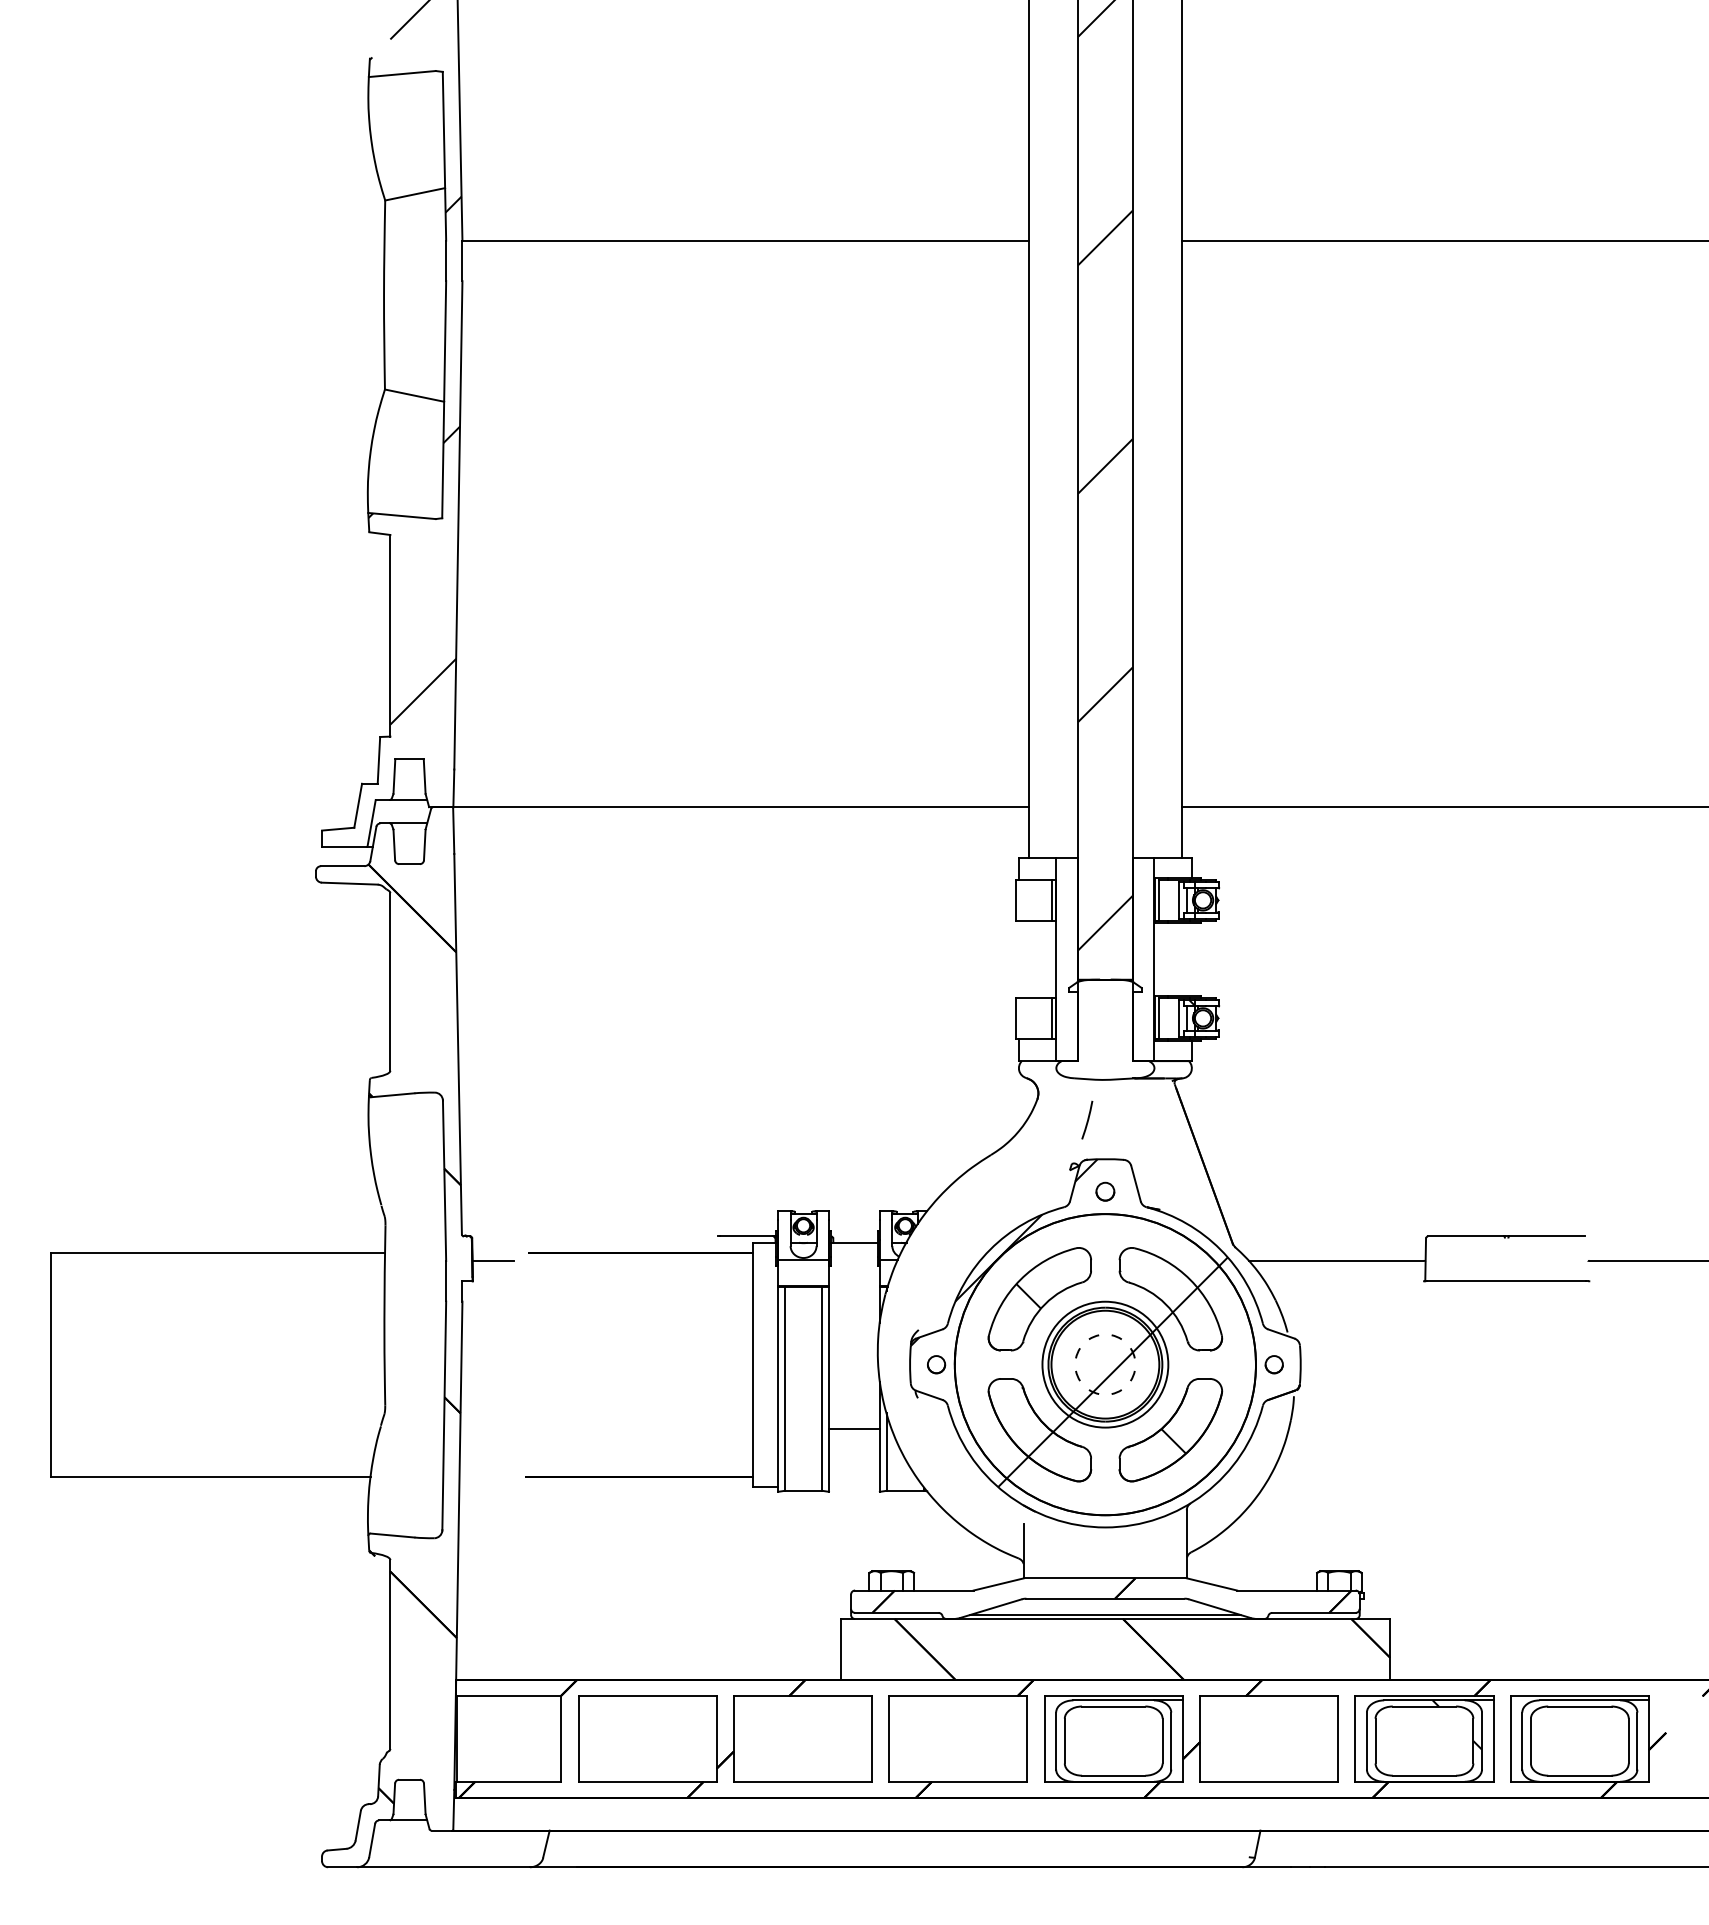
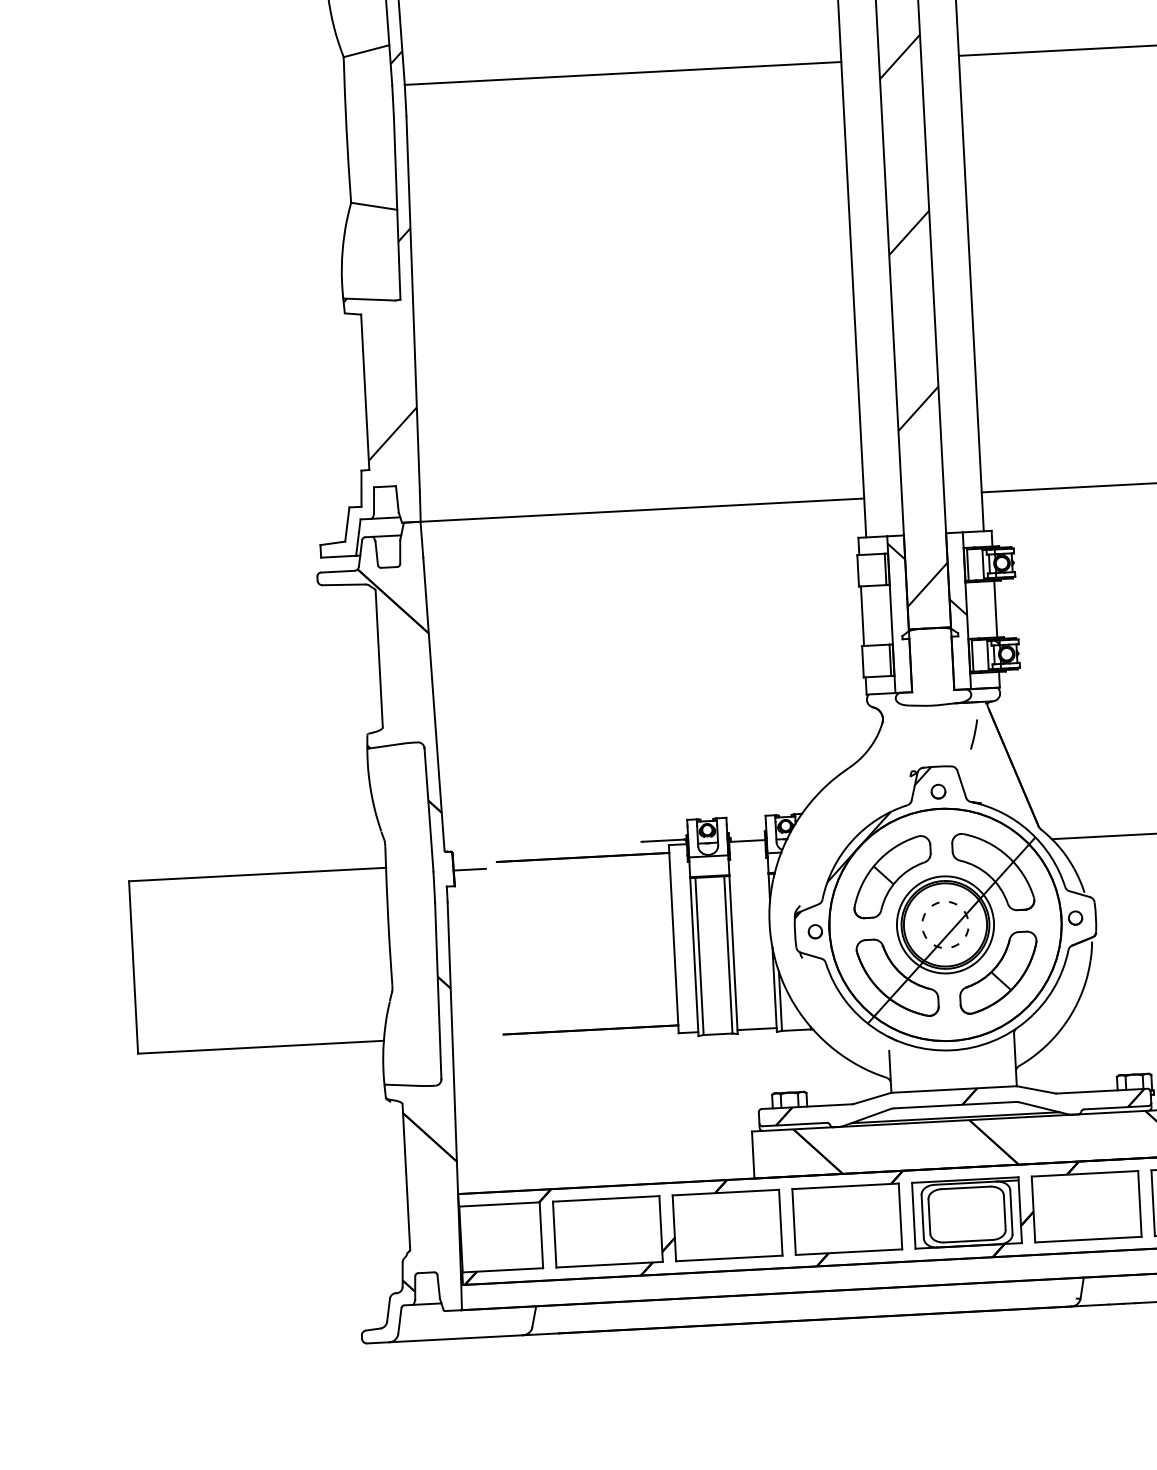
hatch: (1067, 877) -> (896, 551), added
hatch: (1143, 954) -> (958, 607), added
line: (1018, 959) -> (862, 616), added
line: (1191, 959) -> (995, 609), added
line: (1087, 1119) -> (974, 734), moved
line: (854, 1428) -> (757, 1028), moved

